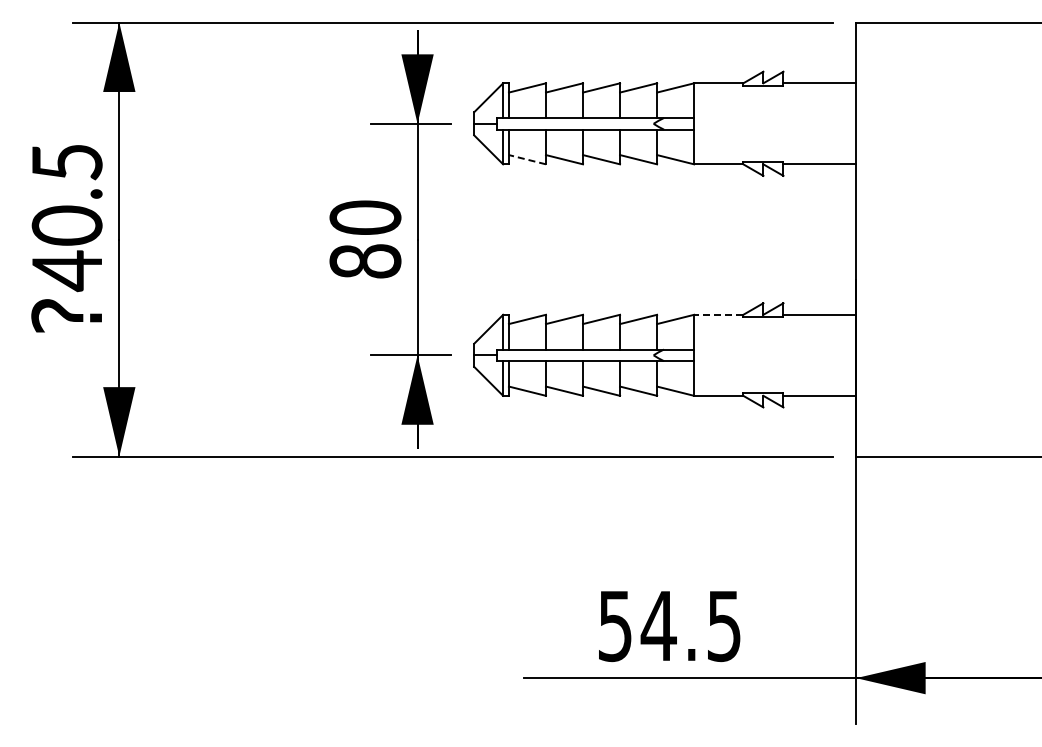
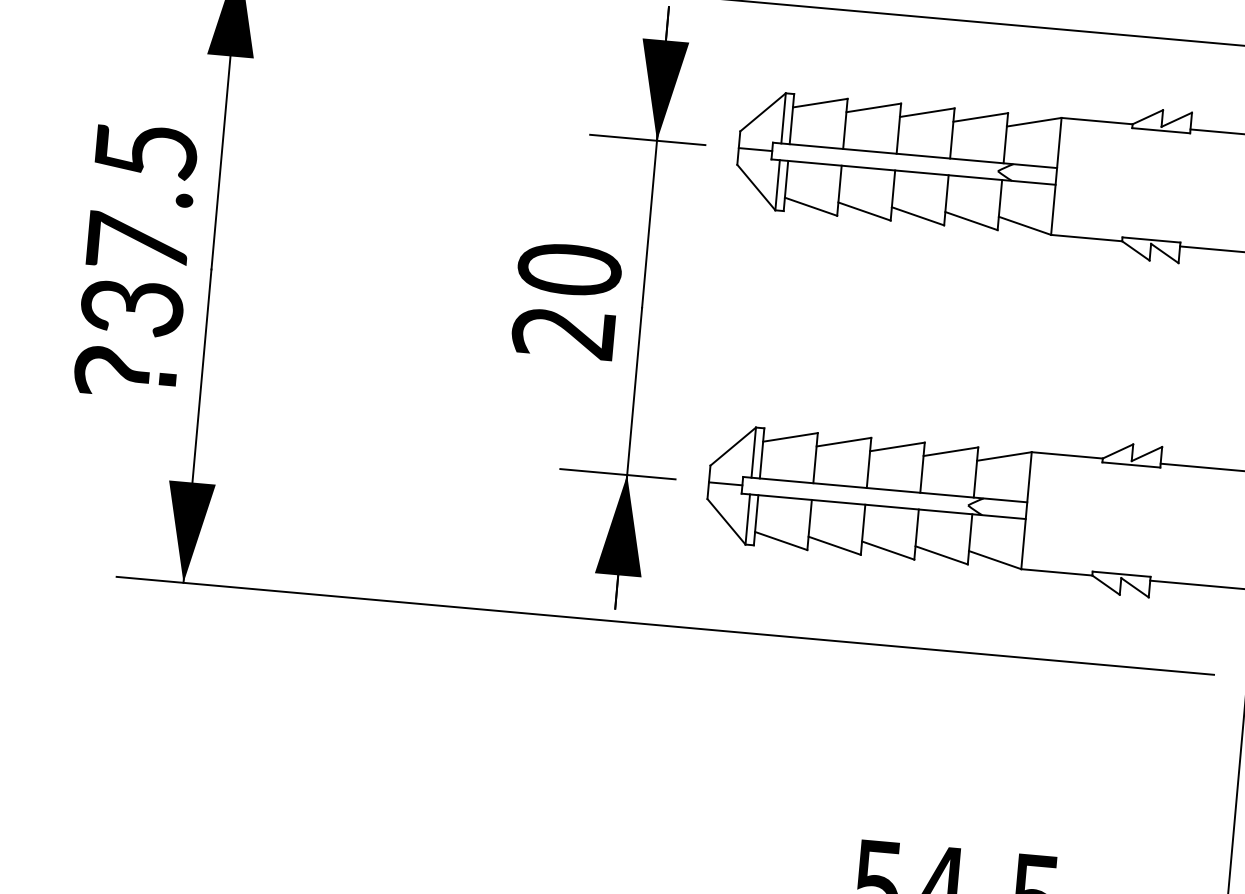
line: (526, 159) -> (809, 206), dashed -> solid
text: (66, 248) -> (134, 275), 40.5 -> 37.5
text: (365, 261) -> (564, 332), 80 -> 20
line: (718, 314) -> (1066, 454), dashed -> solid

